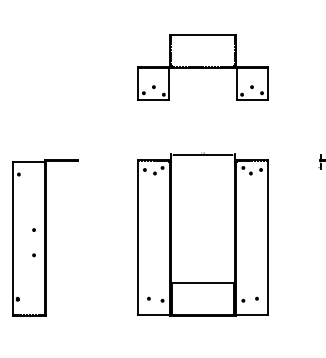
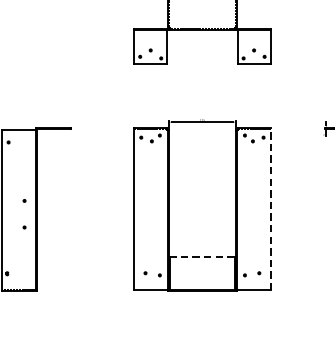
line: (267, 237) -> (270, 208), solid -> dashed
line: (203, 282) -> (202, 256), solid -> dashed

